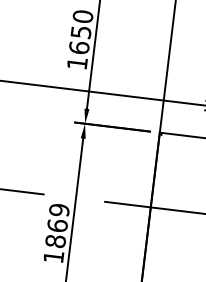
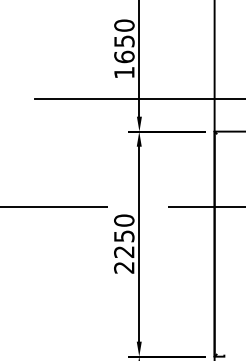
text: (56, 232) -> (124, 243), 1869 -> 2250

